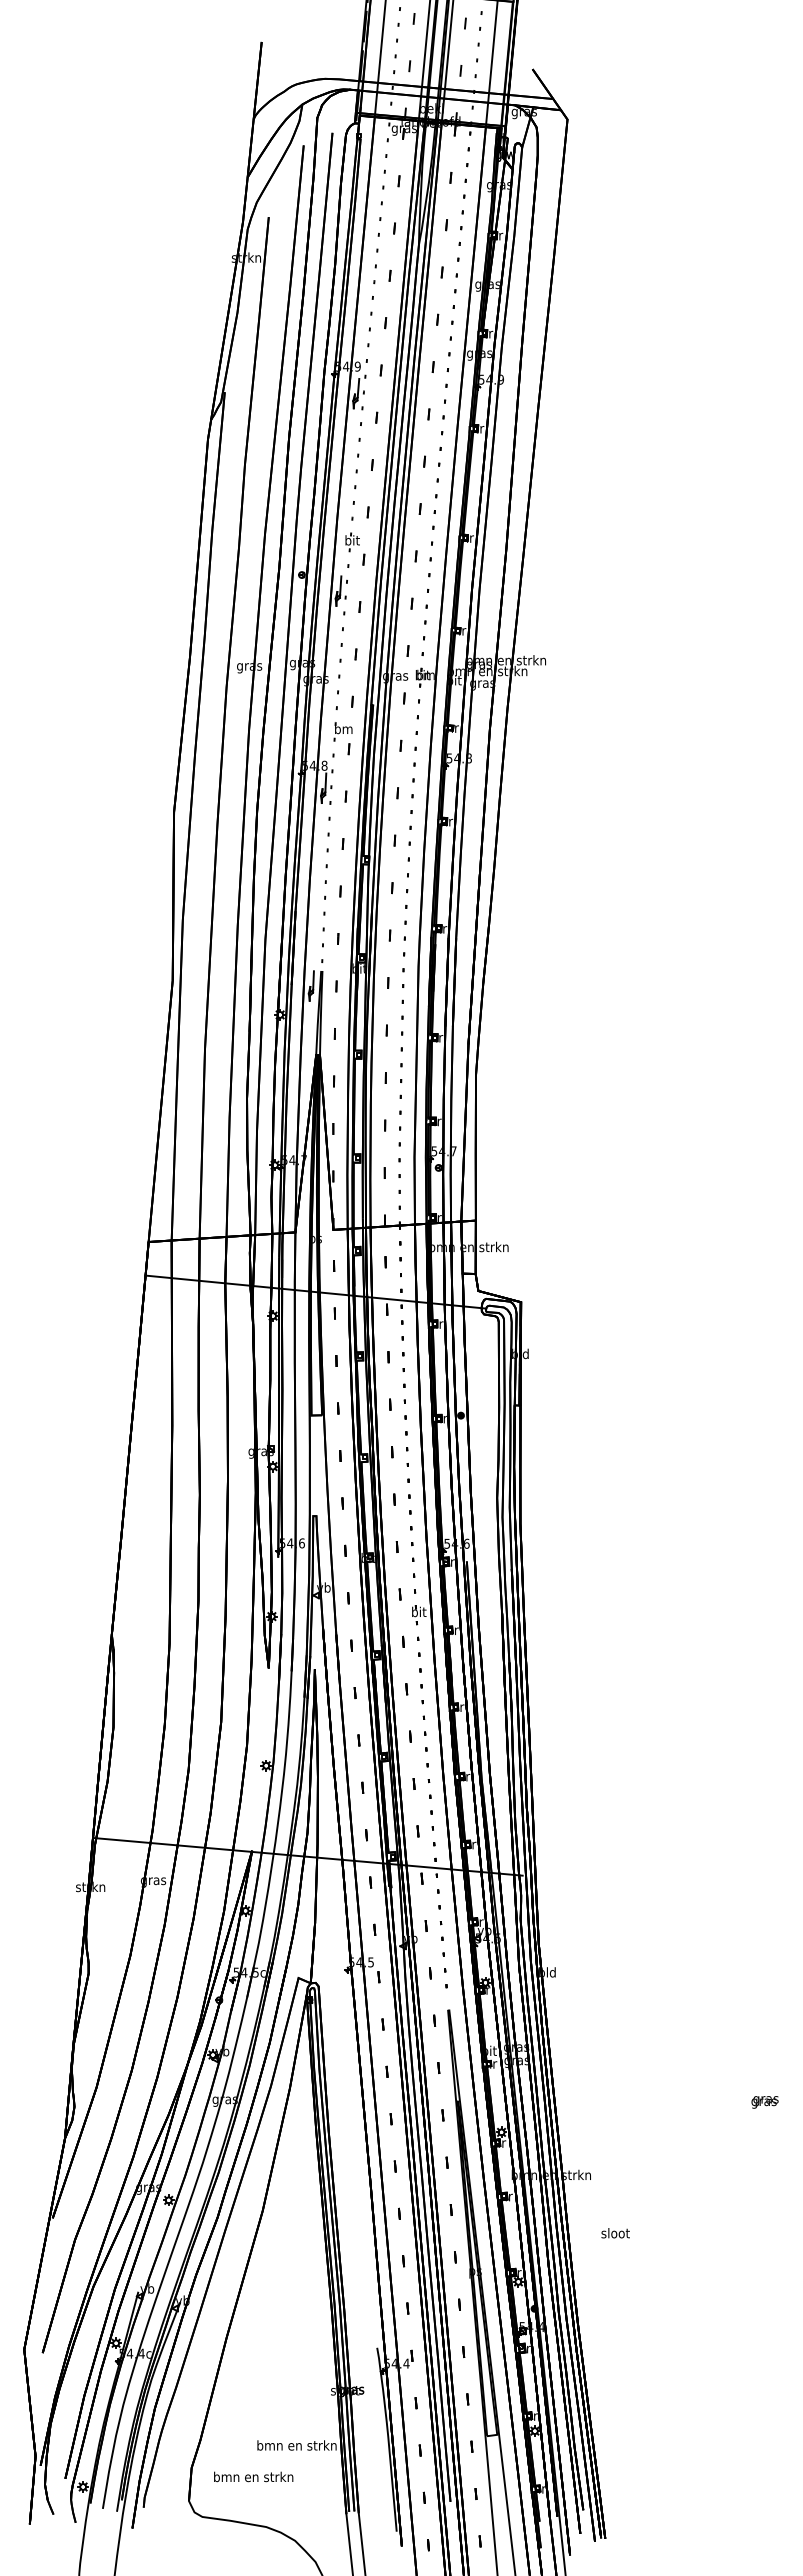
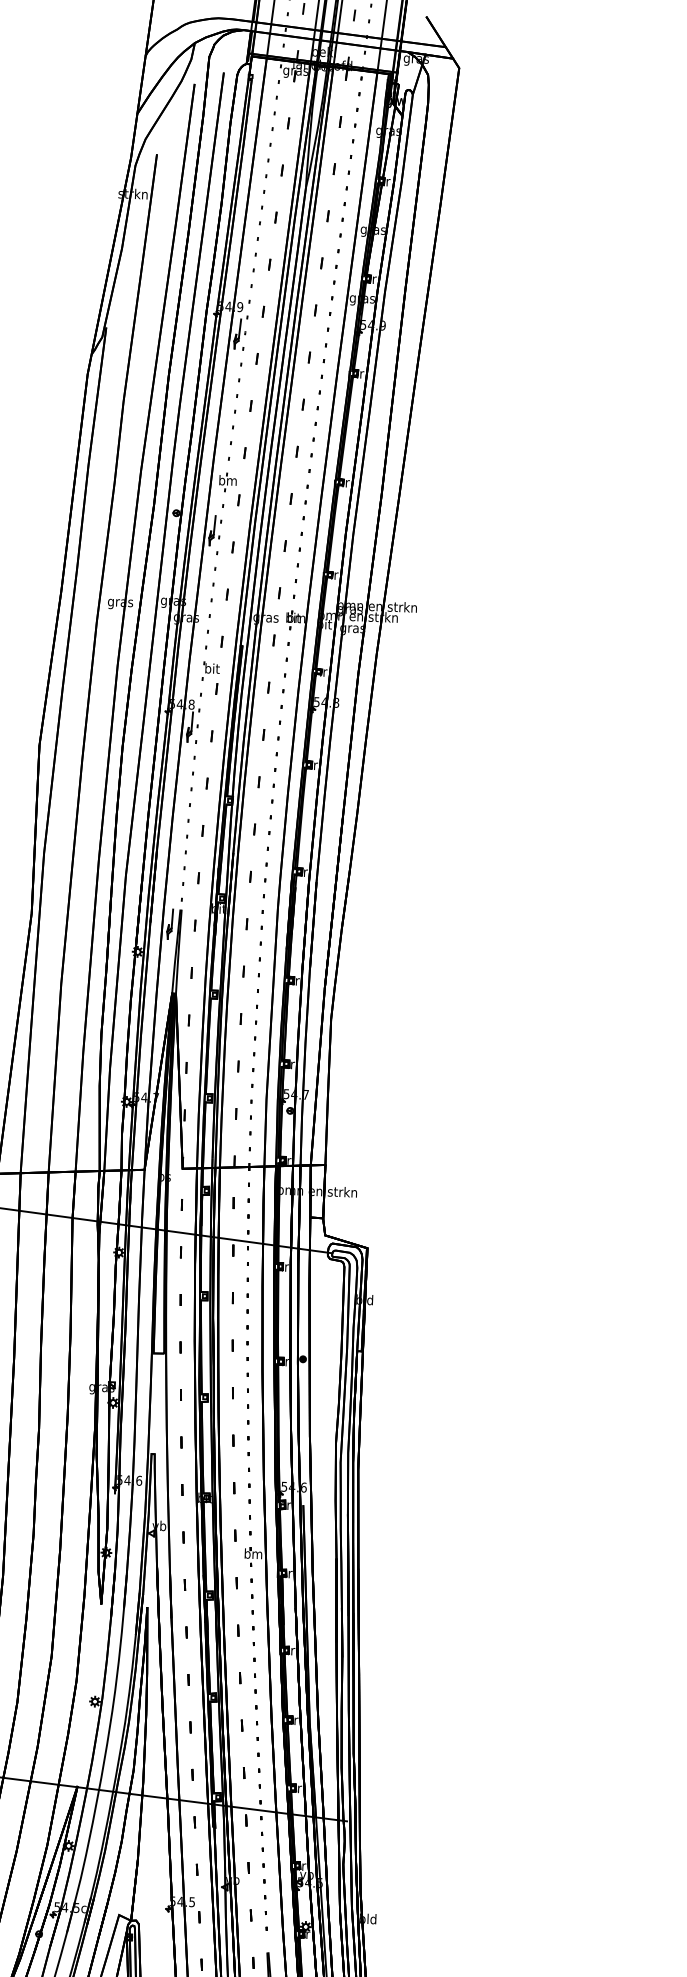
text: (352, 540) -> (228, 480), bit -> bm
text: (343, 728) -> (212, 668), bm -> bit
text: (418, 1611) -> (253, 1553), bit -> bm

